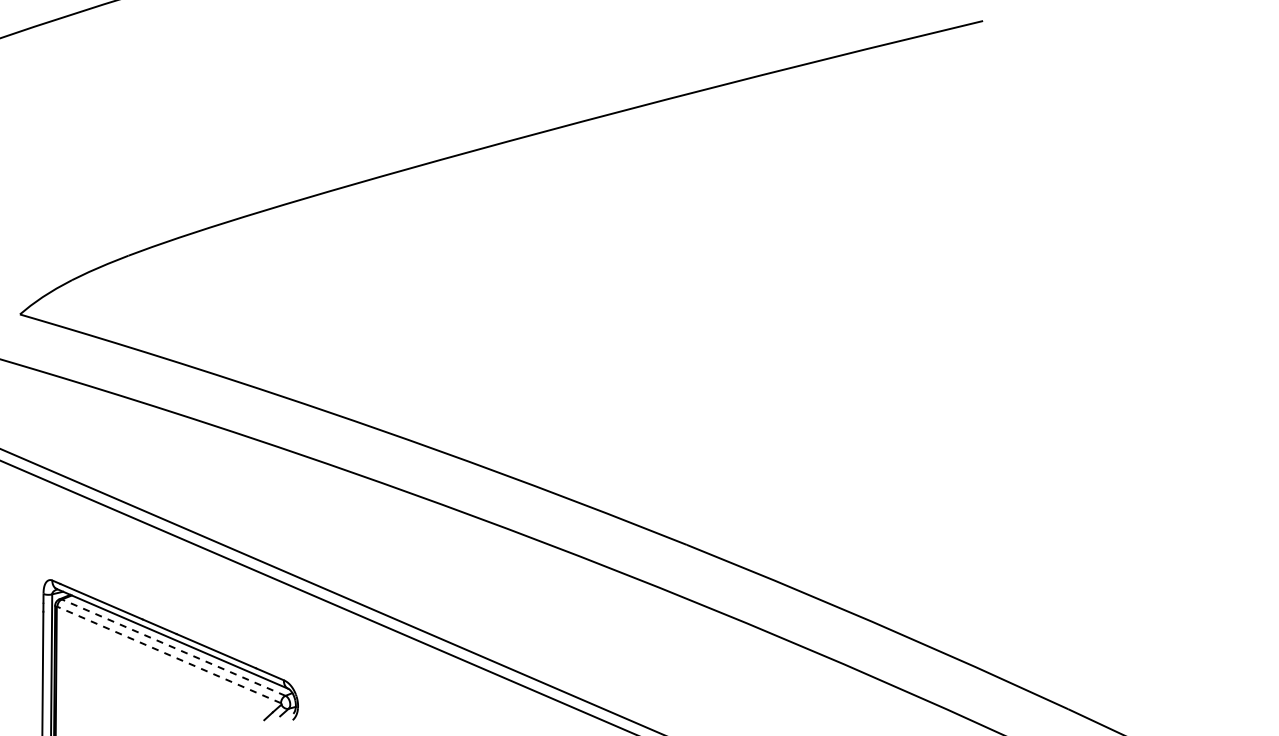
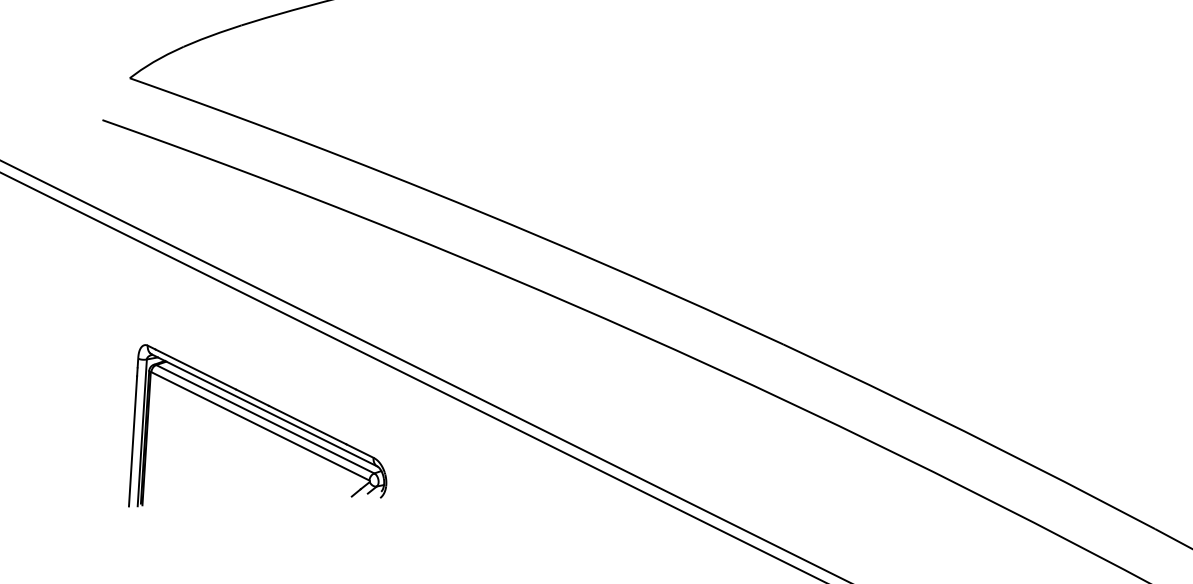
line: (173, 647) -> (265, 419), dashed -> solid
line: (169, 655) -> (260, 426), dashed -> solid

